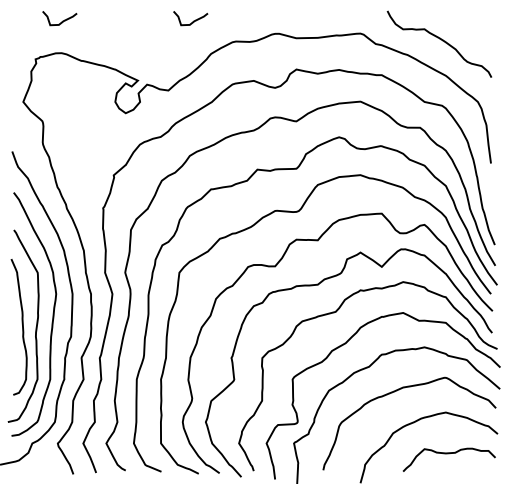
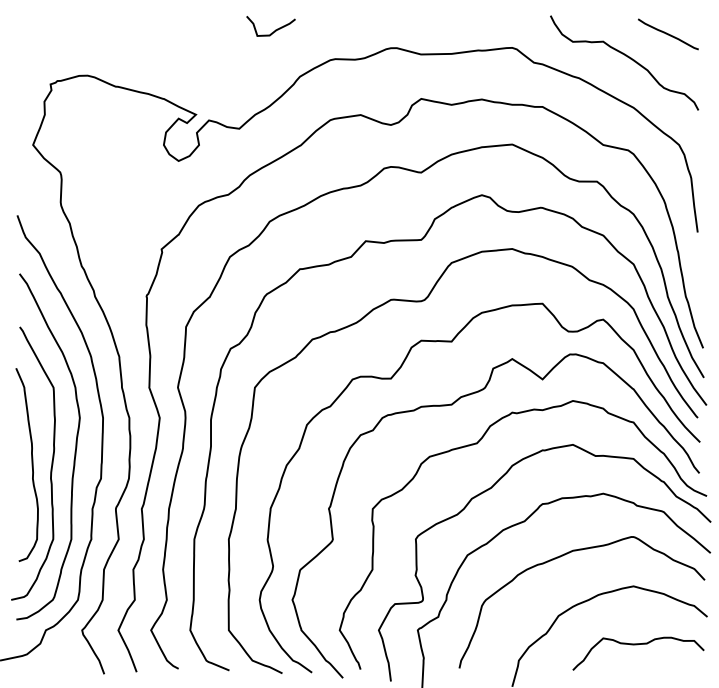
curve: (62, 21) -> (88, 30), removed
curve: (470, 24) -> (668, 34), added

